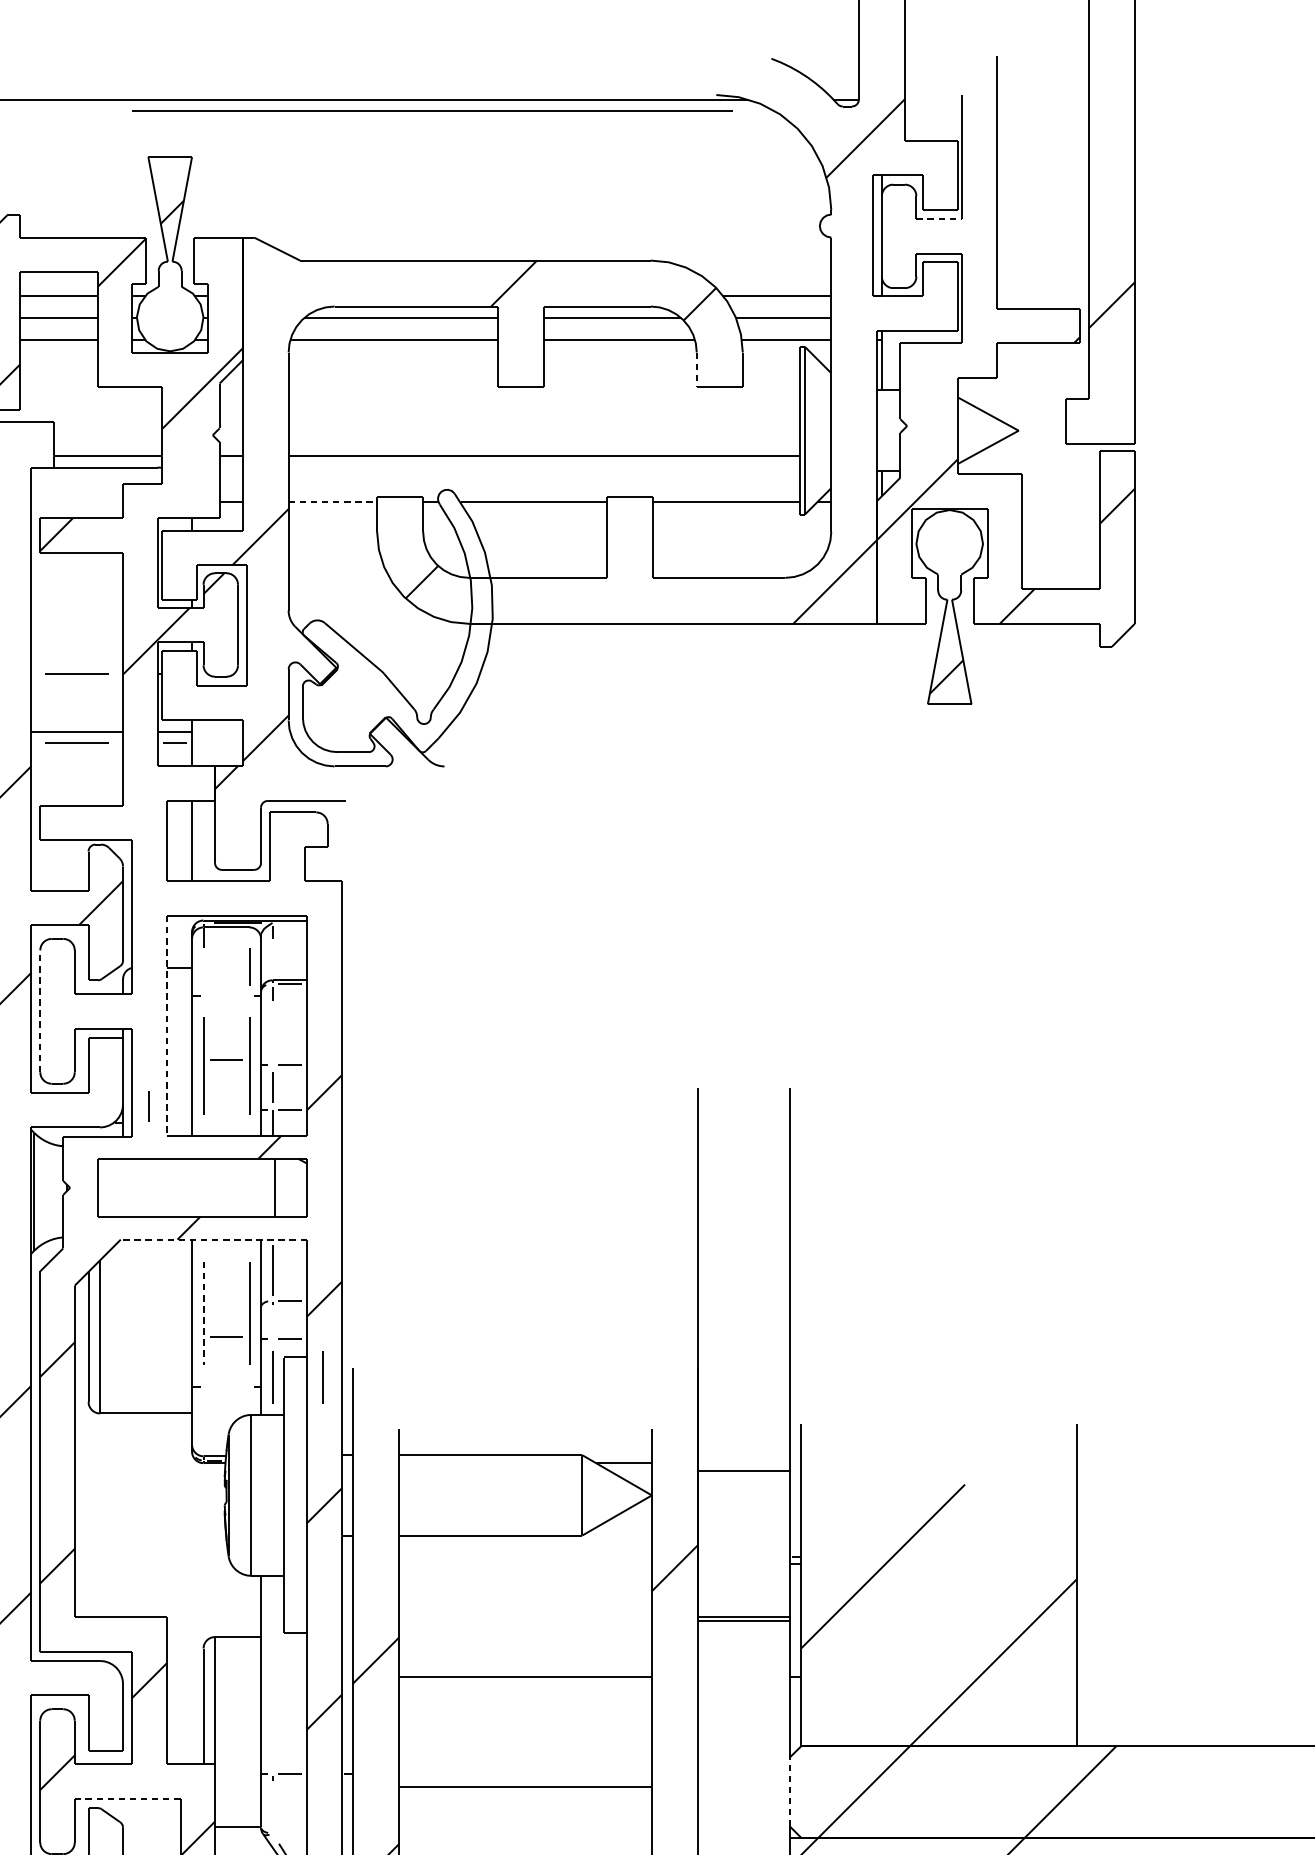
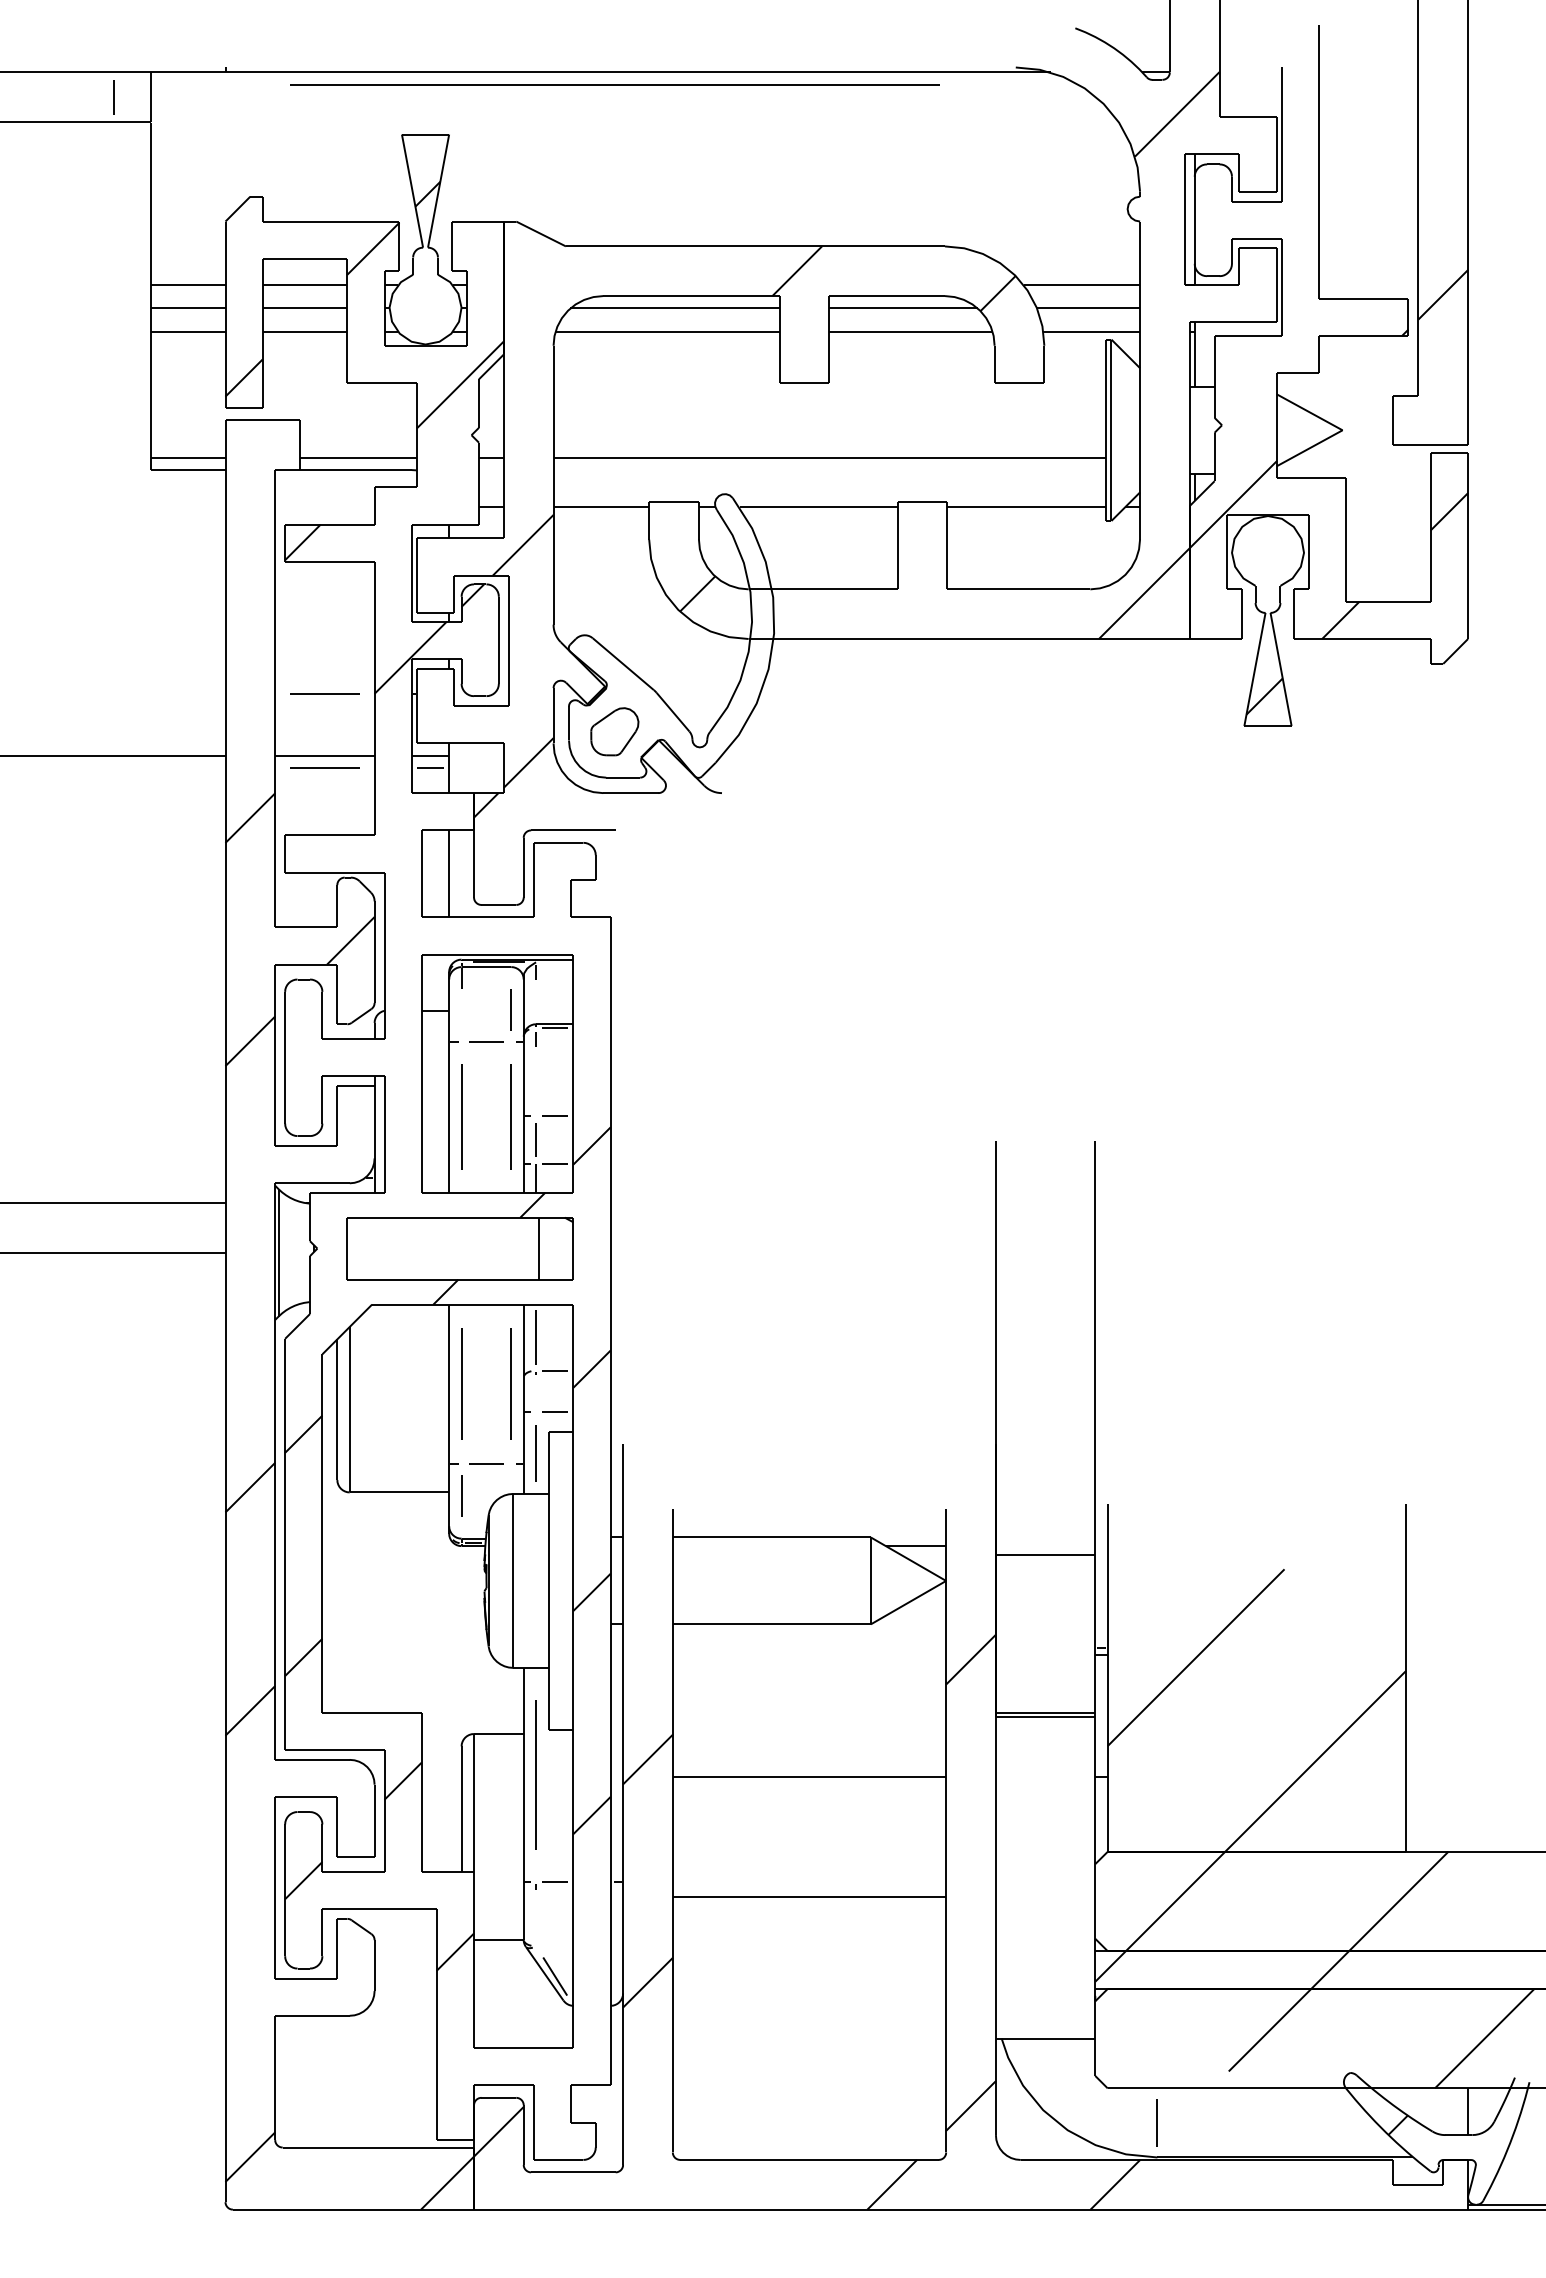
line: (432, 110) -> (614, 84), moved
line: (939, 219) -> (1256, 201), dashed -> solid
line: (696, 369) -> (994, 364), dashed -> solid
line: (332, 502) -> (601, 507), dashed -> solid
part: (345, 709) -> (614, 731), added
line: (40, 1011) -> (285, 1057), dashed -> solid
line: (166, 1026) -> (421, 1074), dashed -> solid
line: (226, 1060) -> (486, 1041), moved
line: (147, 1105) -> (401, 1159), removed
line: (213, 1239) -> (472, 1304), dashed -> solid
line: (203, 1313) -> (461, 1384), dashed -> solid
line: (226, 1336) -> (486, 1463), moved
line: (321, 1377) -> (589, 1453), removed
line: (203, 1416) -> (461, 1495), added
line: (271, 1674) -> (535, 1774), added
line: (790, 1791) -> (1095, 1900), dashed -> solid
line: (127, 1798) -> (379, 1908), dashed -> solid

